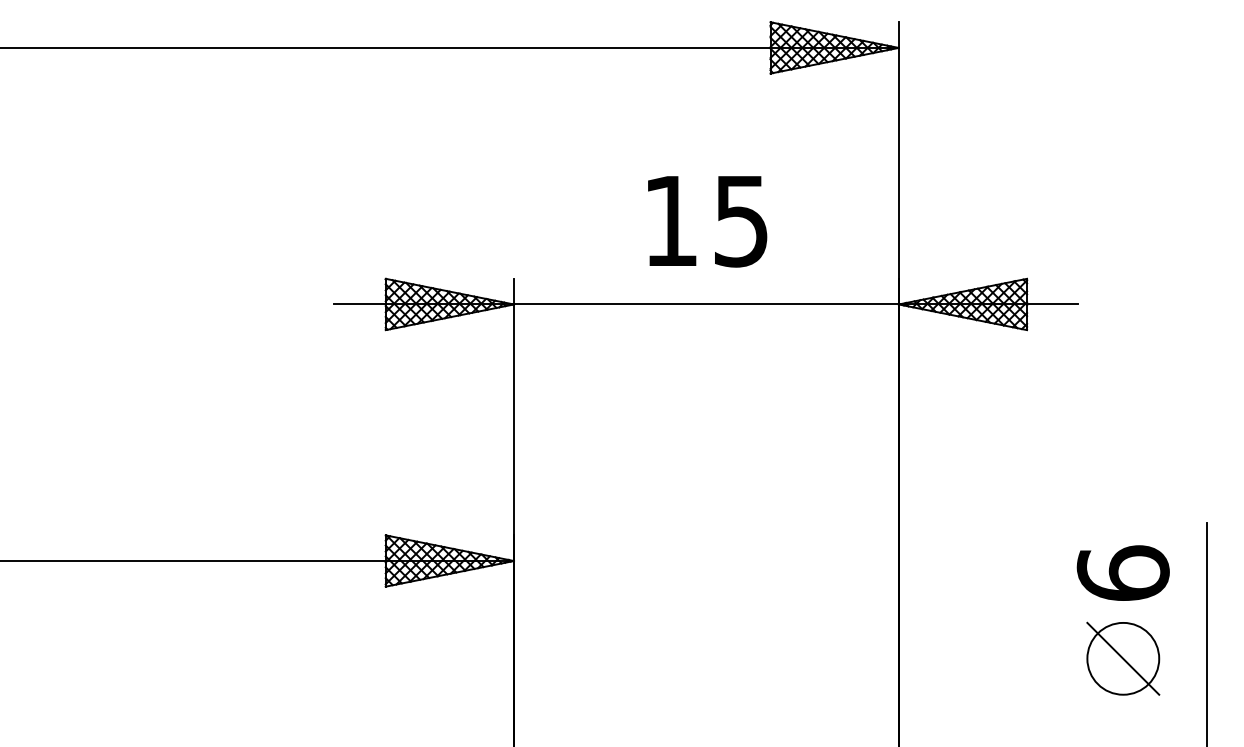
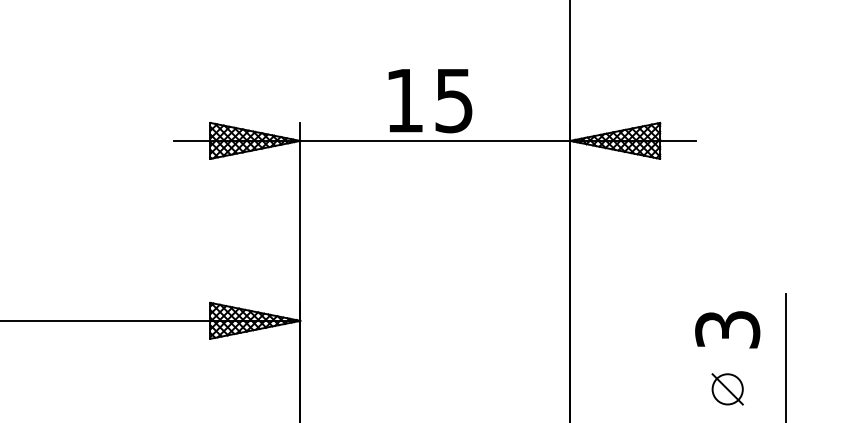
text: (707, 221) -> (430, 100), moved
text: (1122, 572) -> (727, 328), 6 -> 3
part: (1123, 658) -> (727, 389), size x0.6

